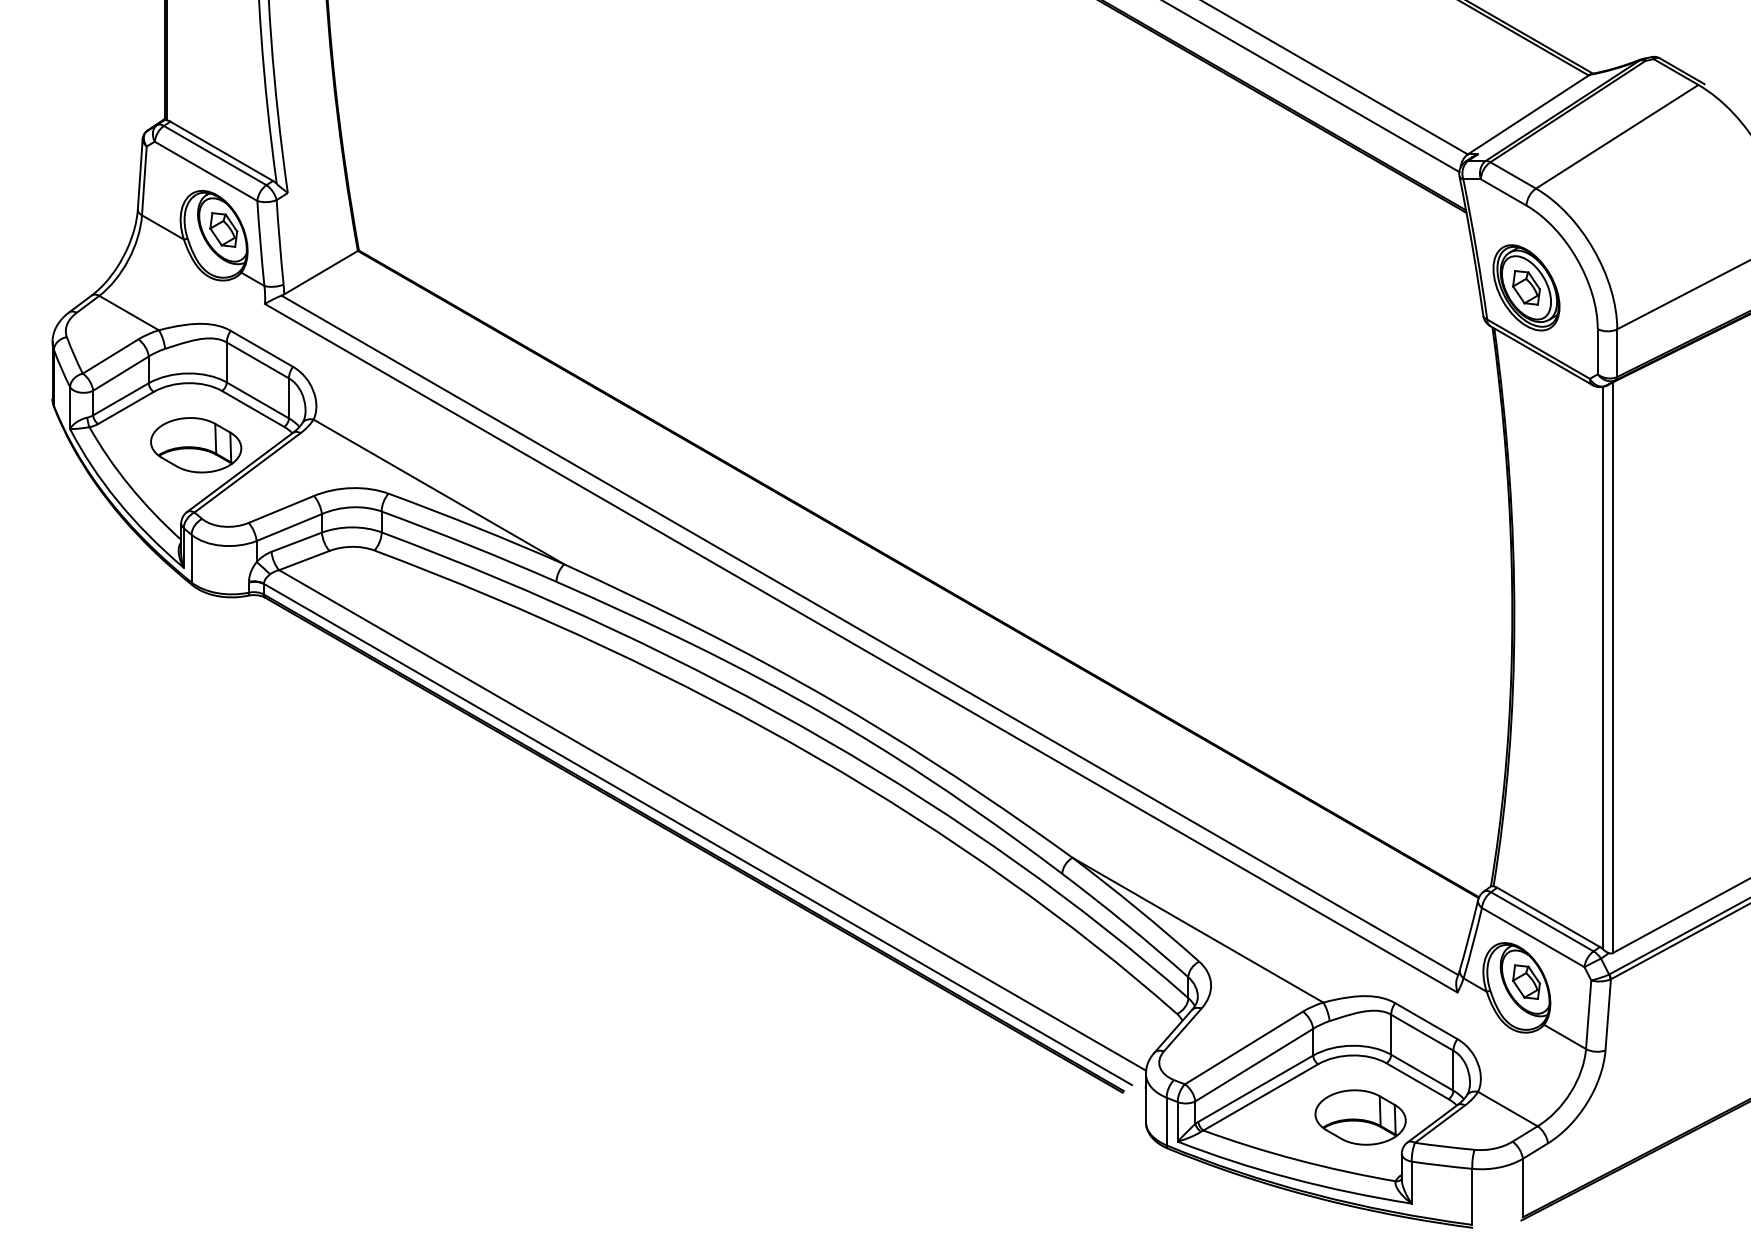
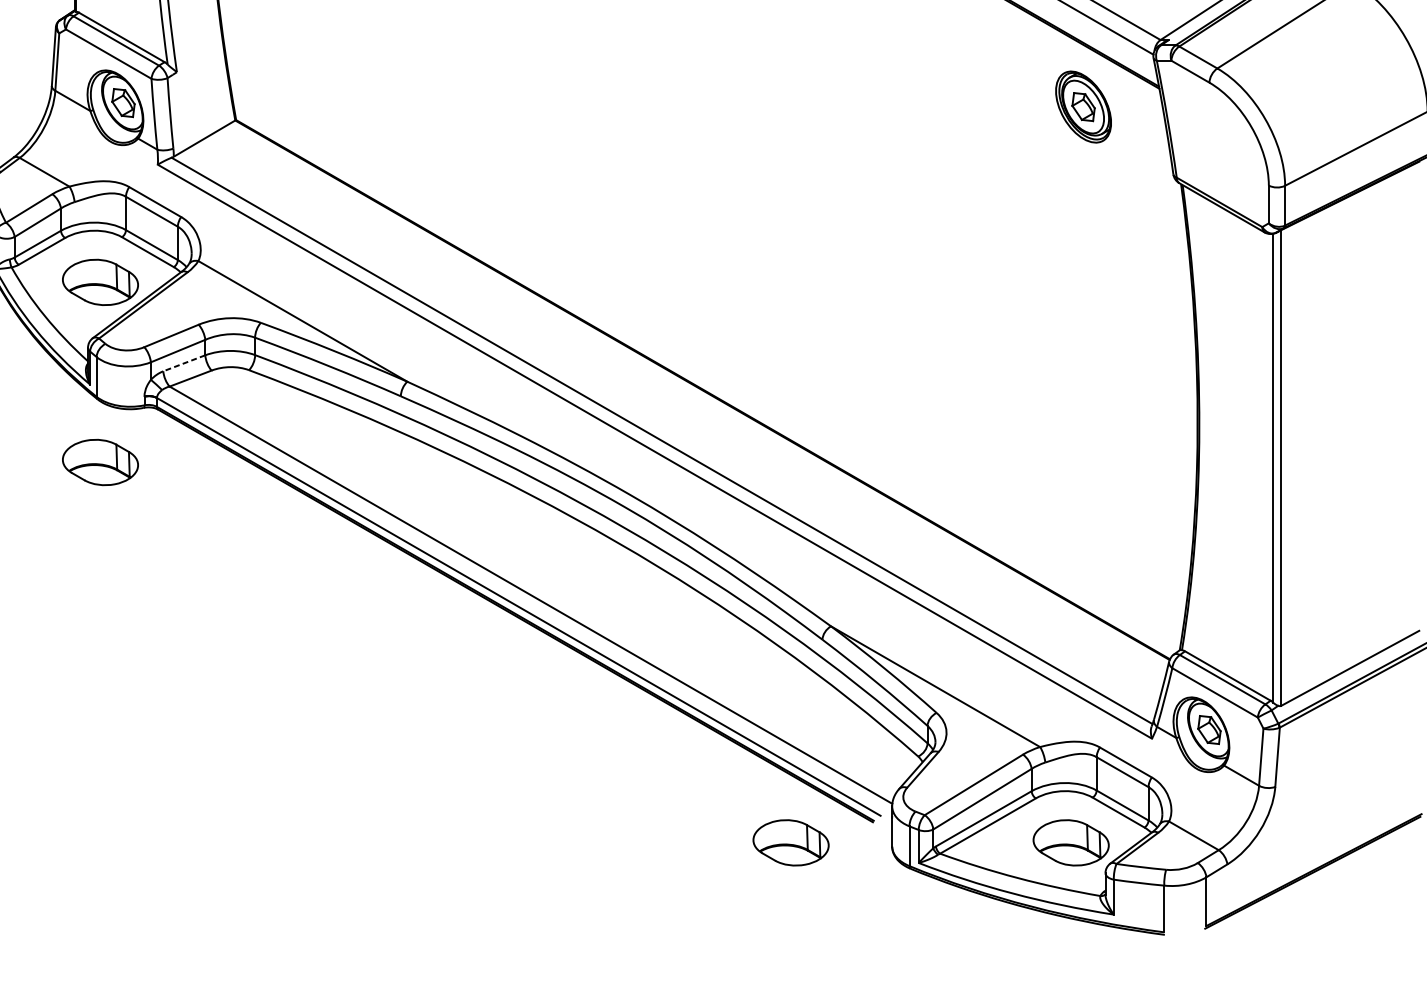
part: (1526, 287) -> (1083, 106), moved
line: (296, 542) -> (184, 363), solid -> dashed
part: (196, 661) -> (100, 462), added
part: (1024, 1117) -> (790, 842), added

